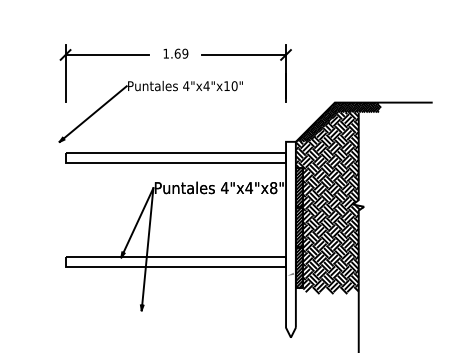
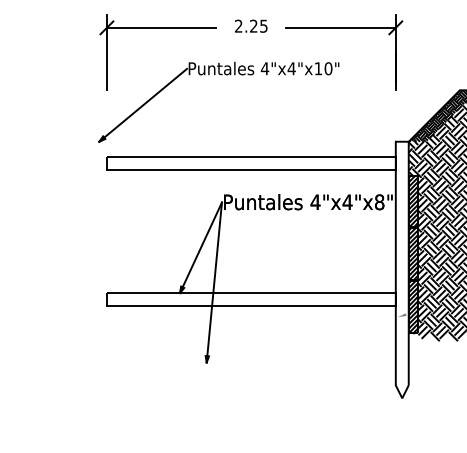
text: (175, 53) -> (250, 25), 1.69 -> 2.25

